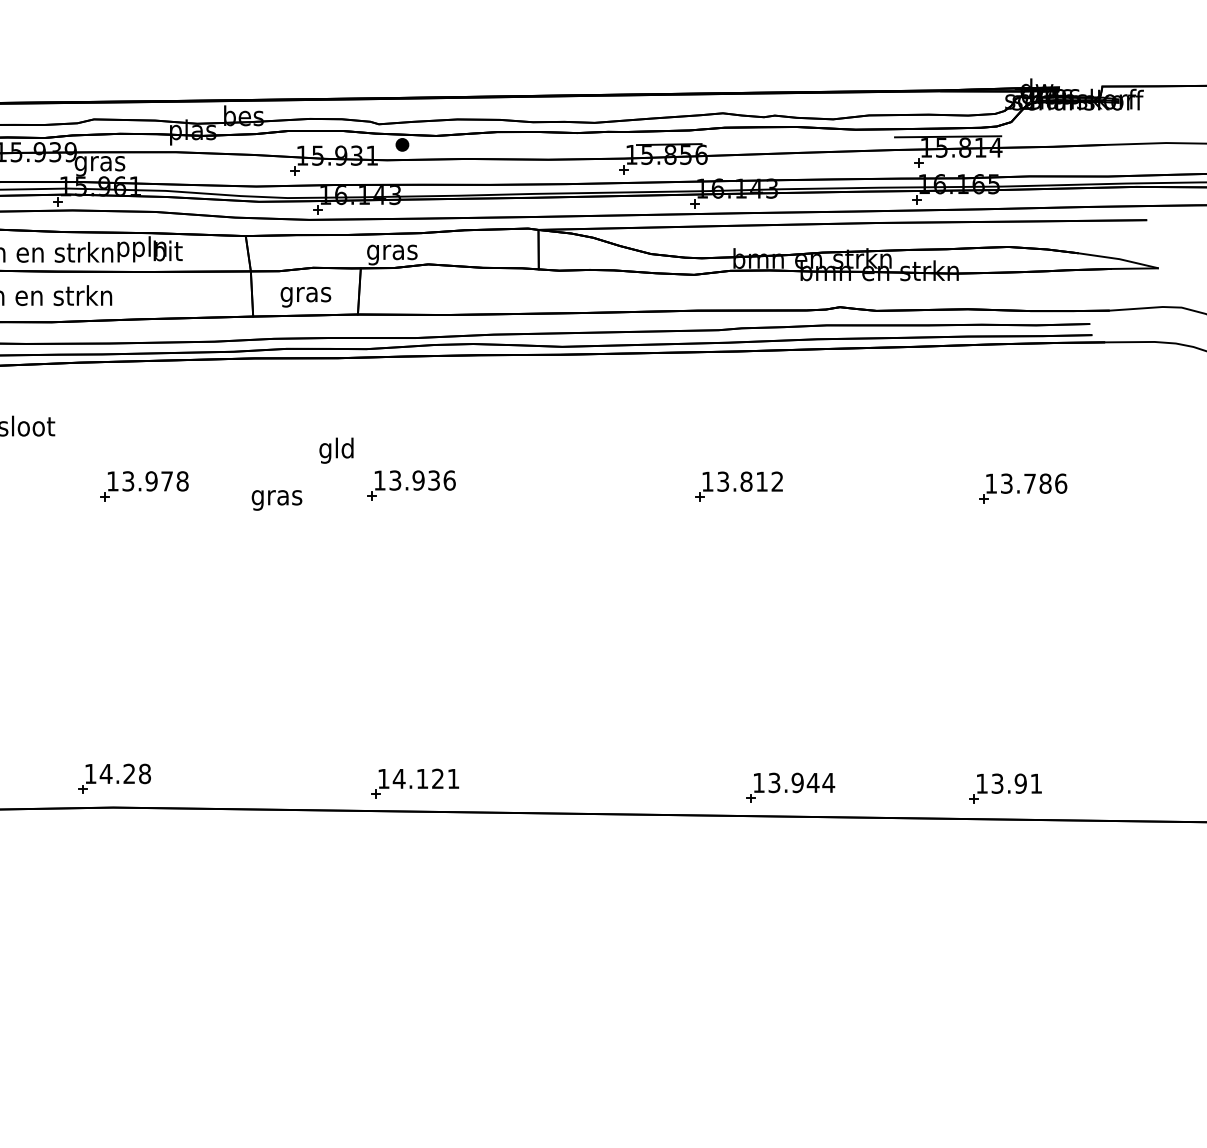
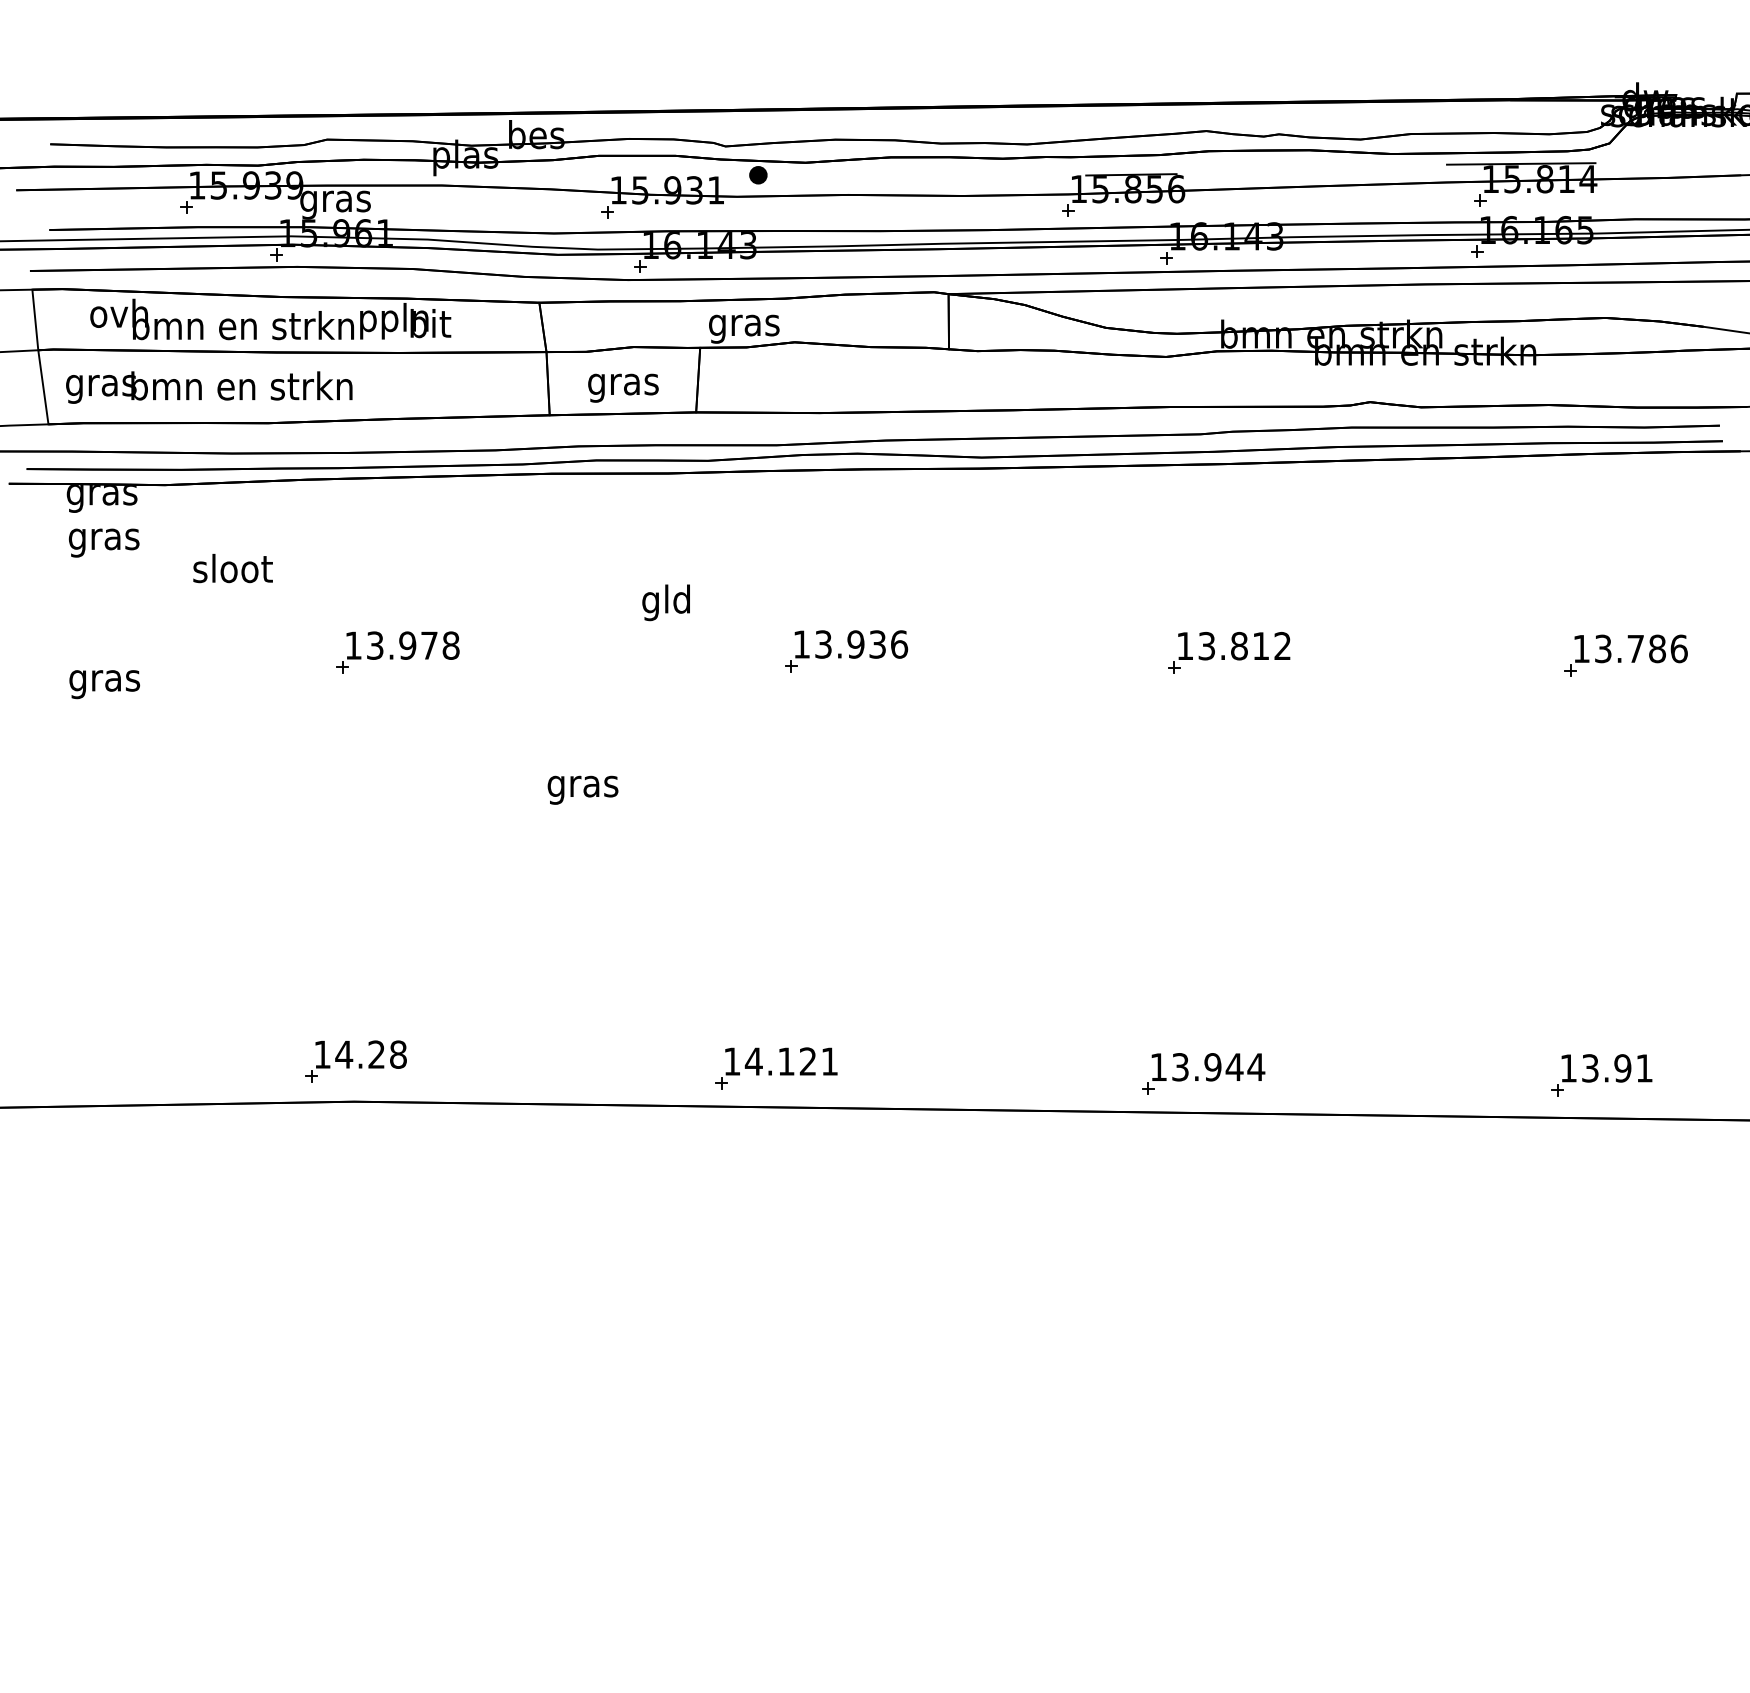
part: (411, 485) -> (846, 651), moved
text: (276, 499) -> (582, 789), moved
part: (790, 787) -> (1203, 1073), moved

